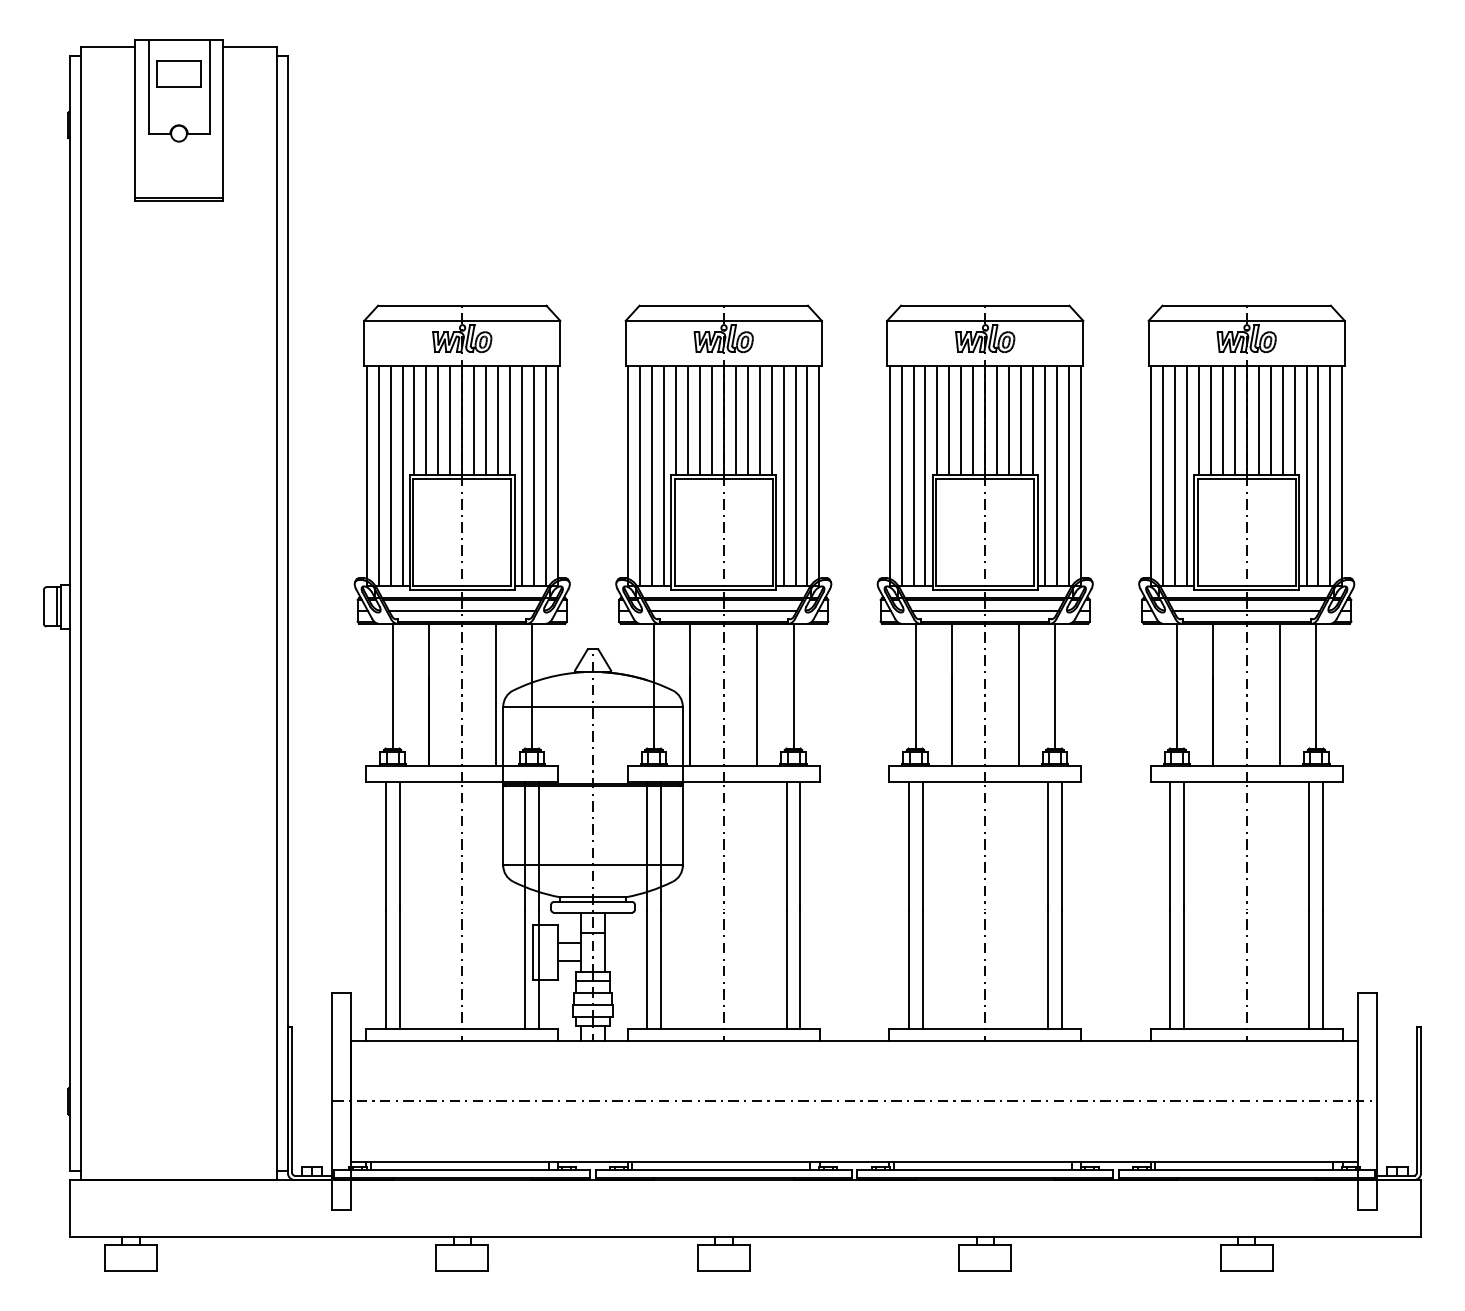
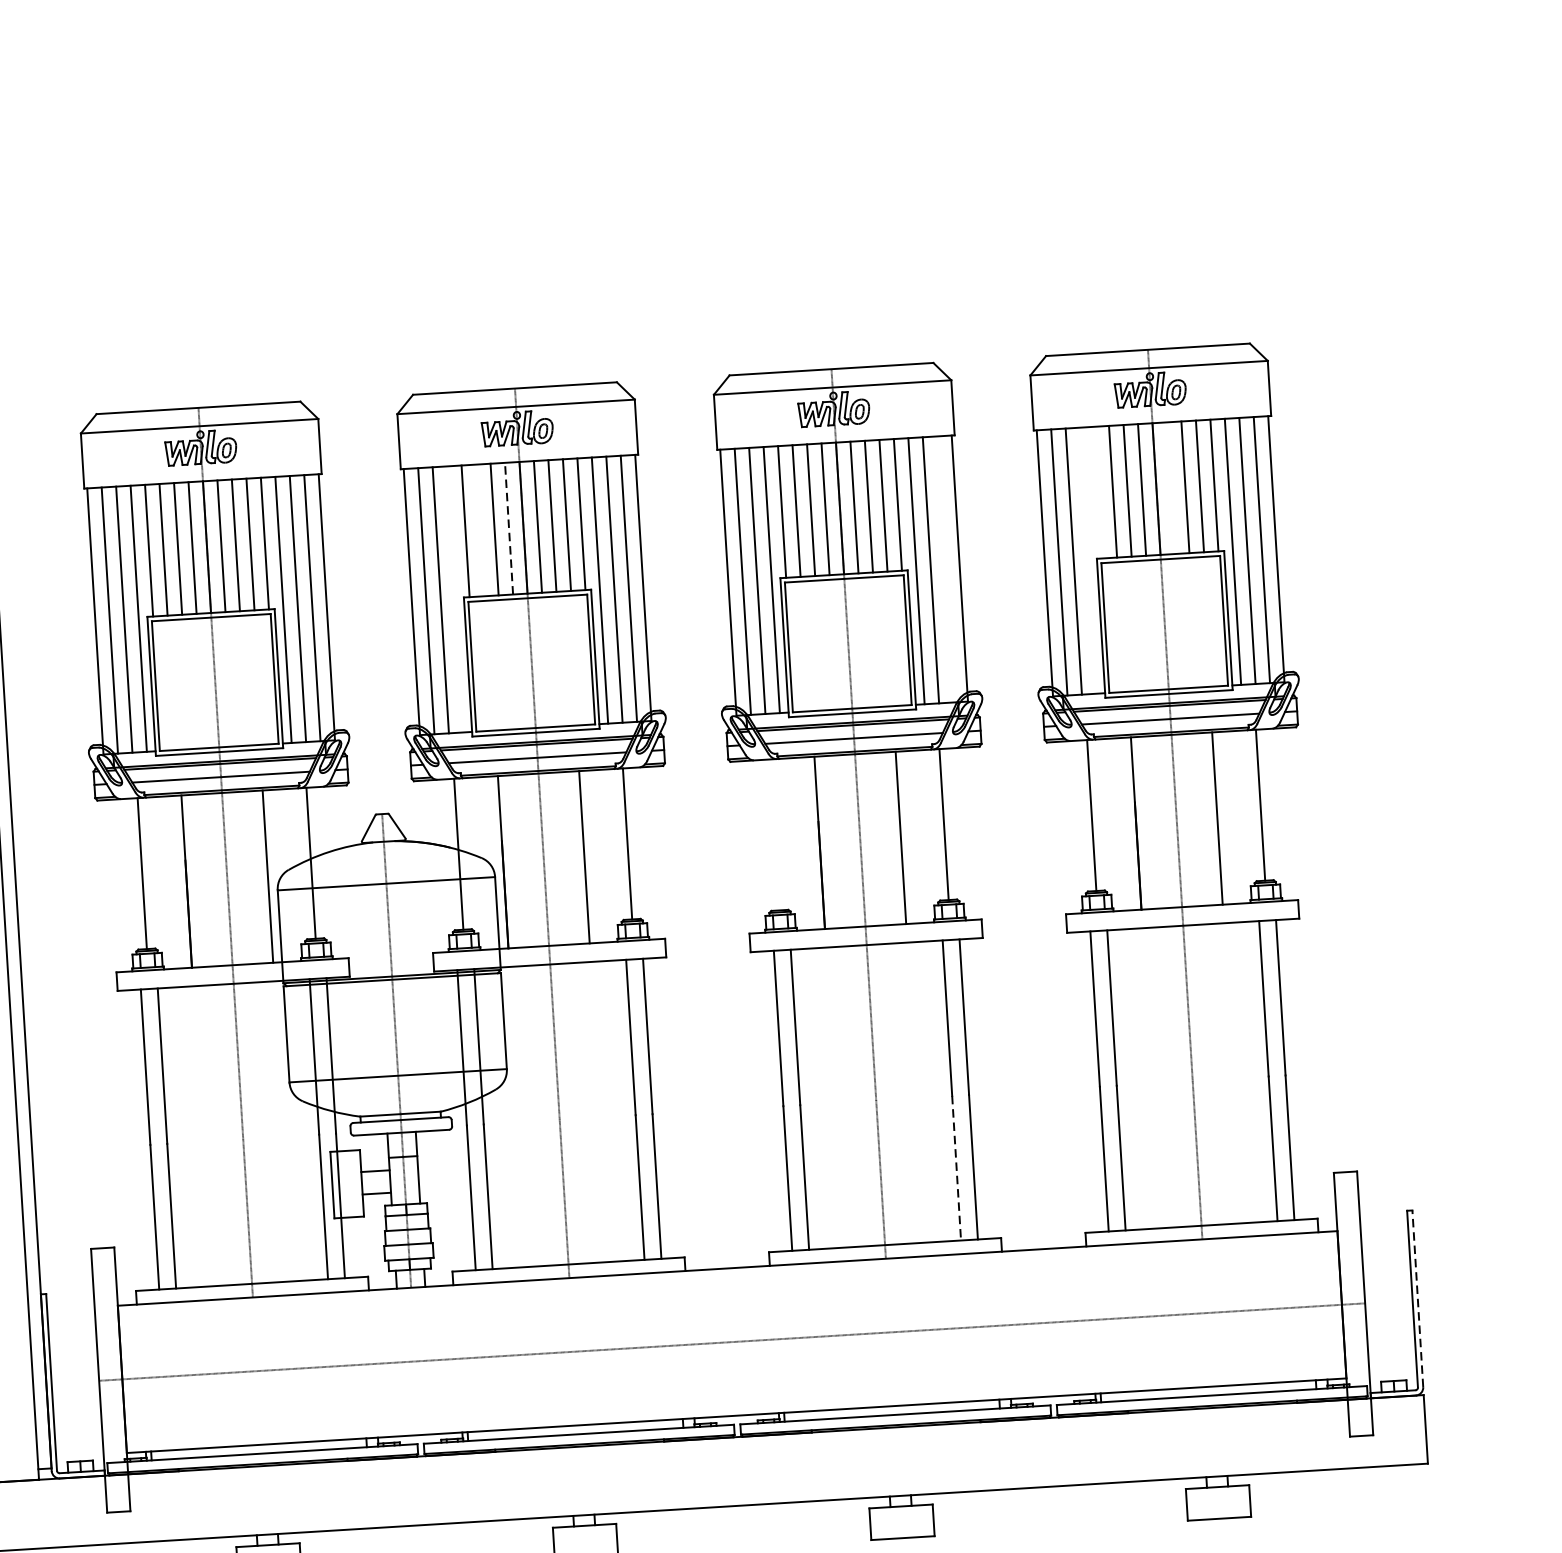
line: (687, 420) -> (479, 530), removed
line: (711, 420) -> (508, 528), solid -> dashed
line: (1198, 420) -> (1098, 492), removed
line: (1258, 420) -> (1170, 487), removed
line: (663, 476) -> (454, 599), removed
line: (1068, 476) -> (944, 569), removed
line: (1186, 476) -> (1087, 560), removed
line: (915, 685) -> (775, 834), removed
line: (1048, 969) -> (957, 1167), solid -> dashed
line: (1421, 1100) -> (1418, 1298), solid -> dashed

